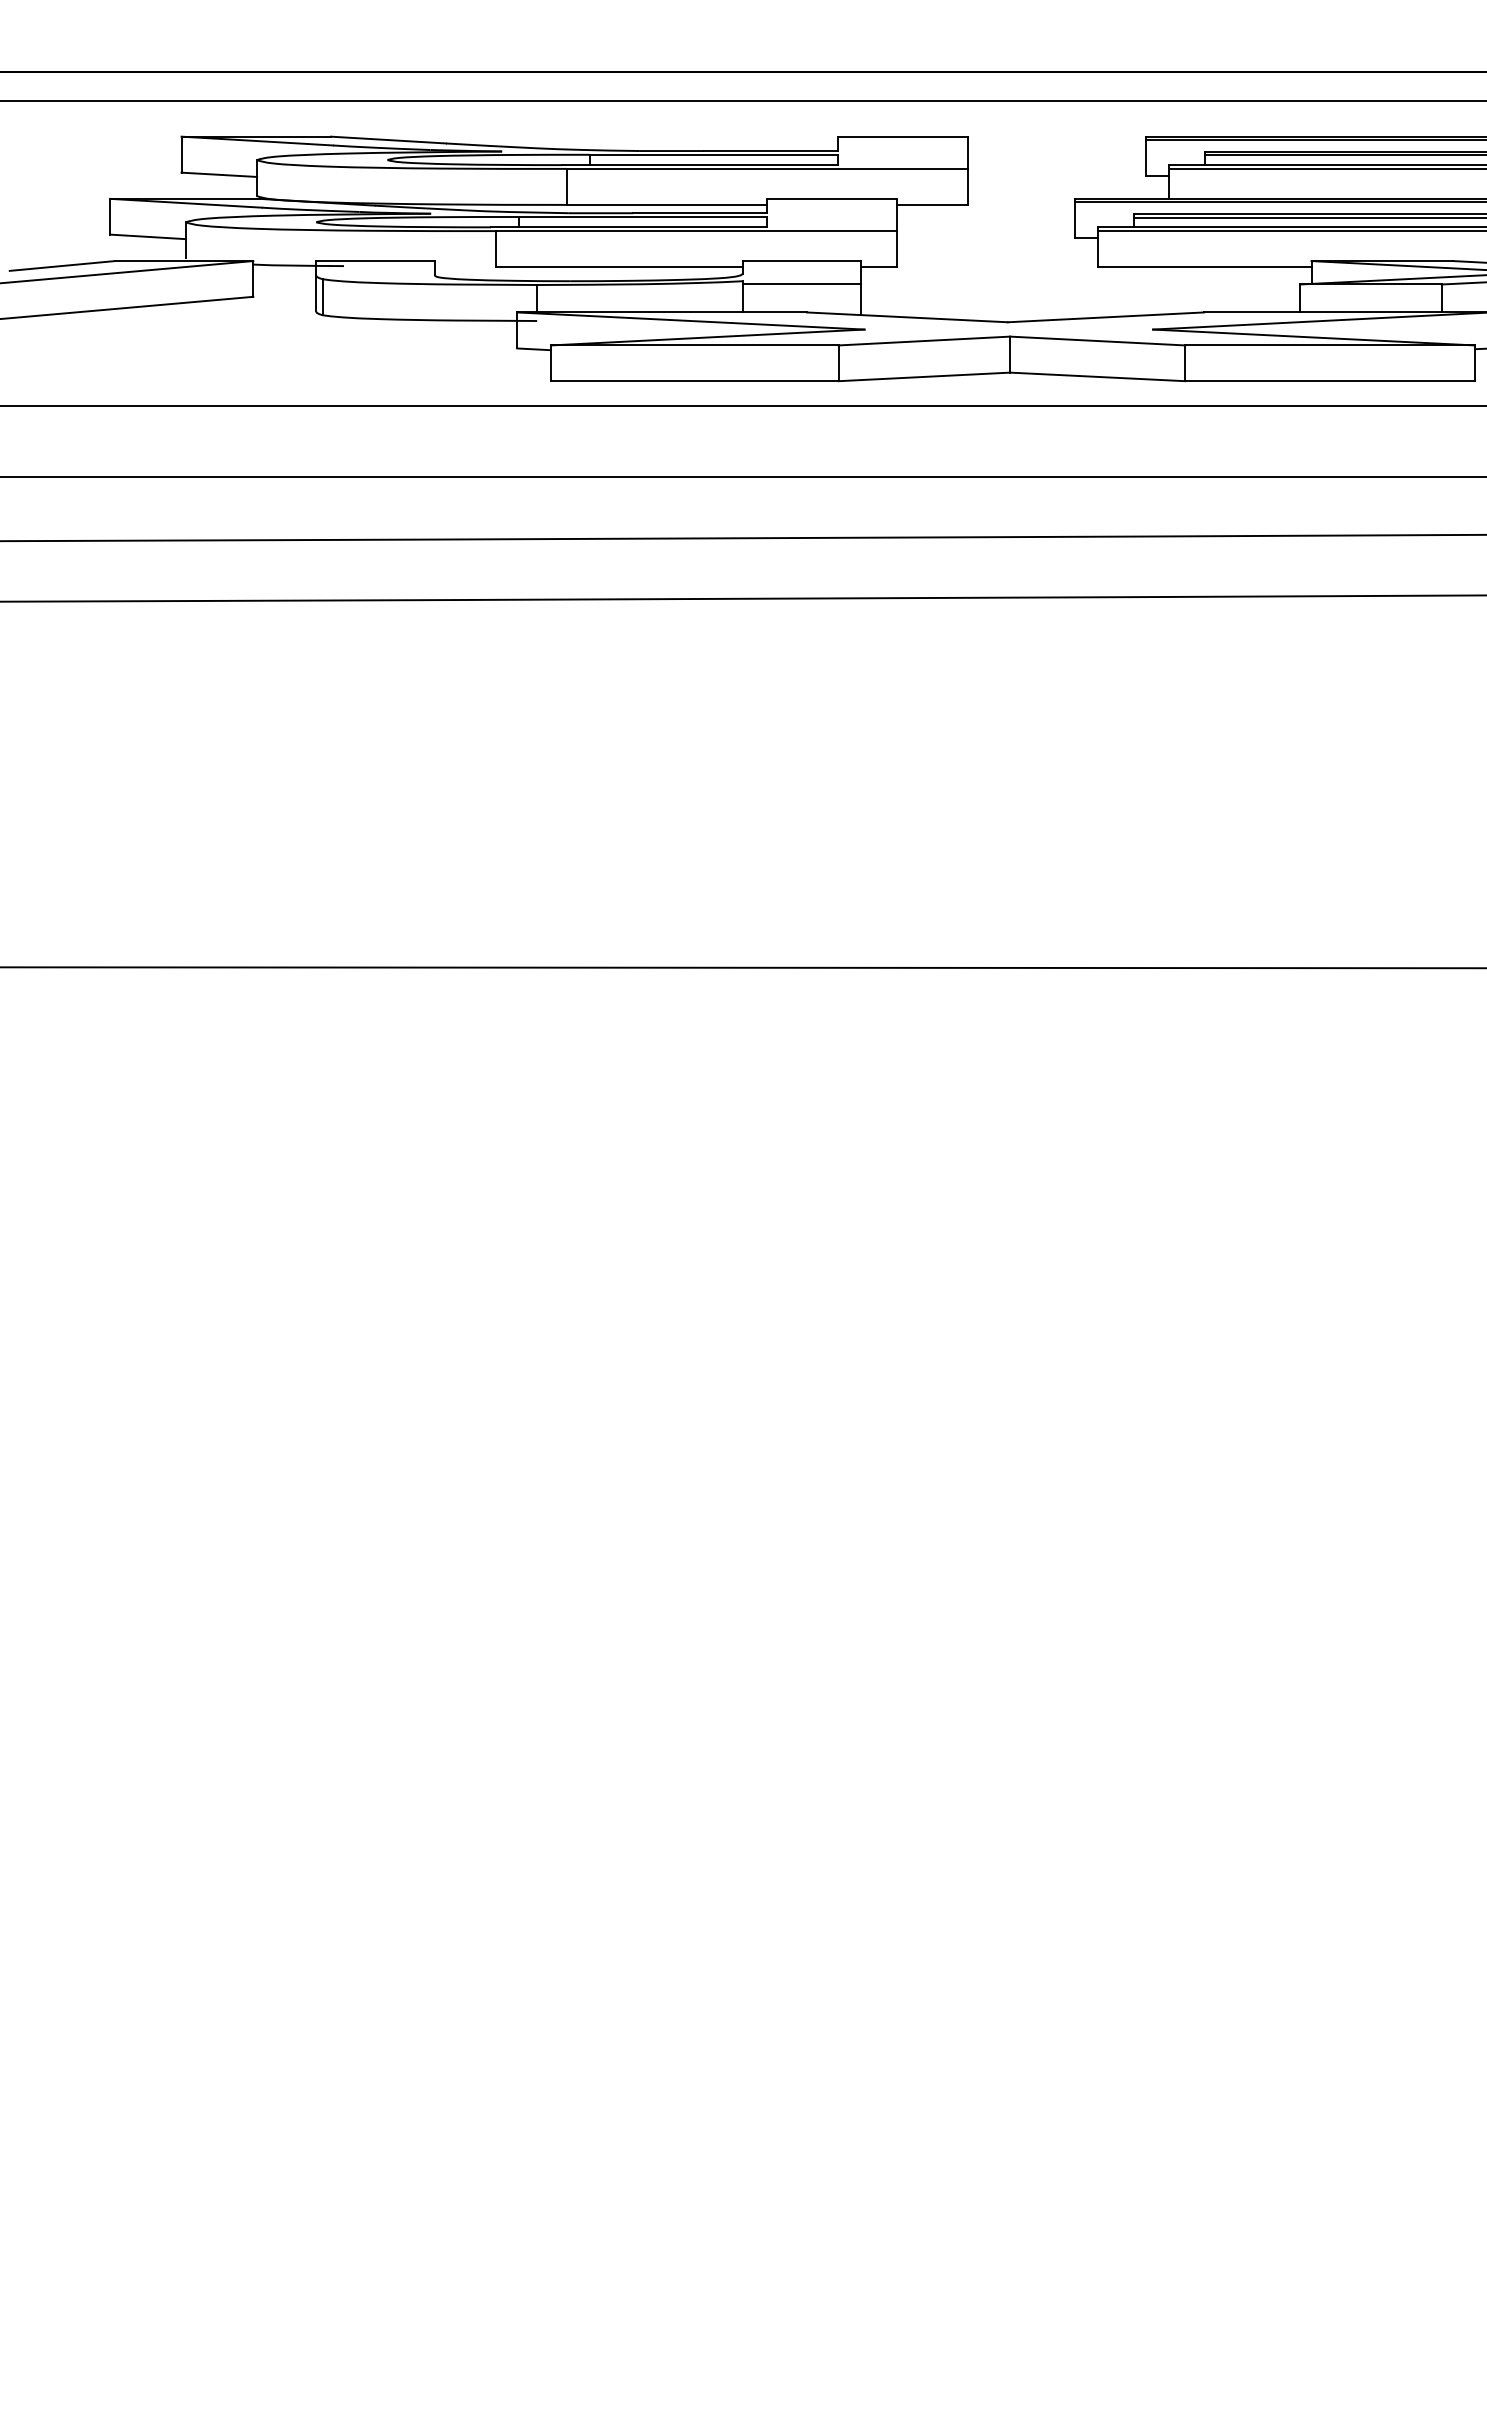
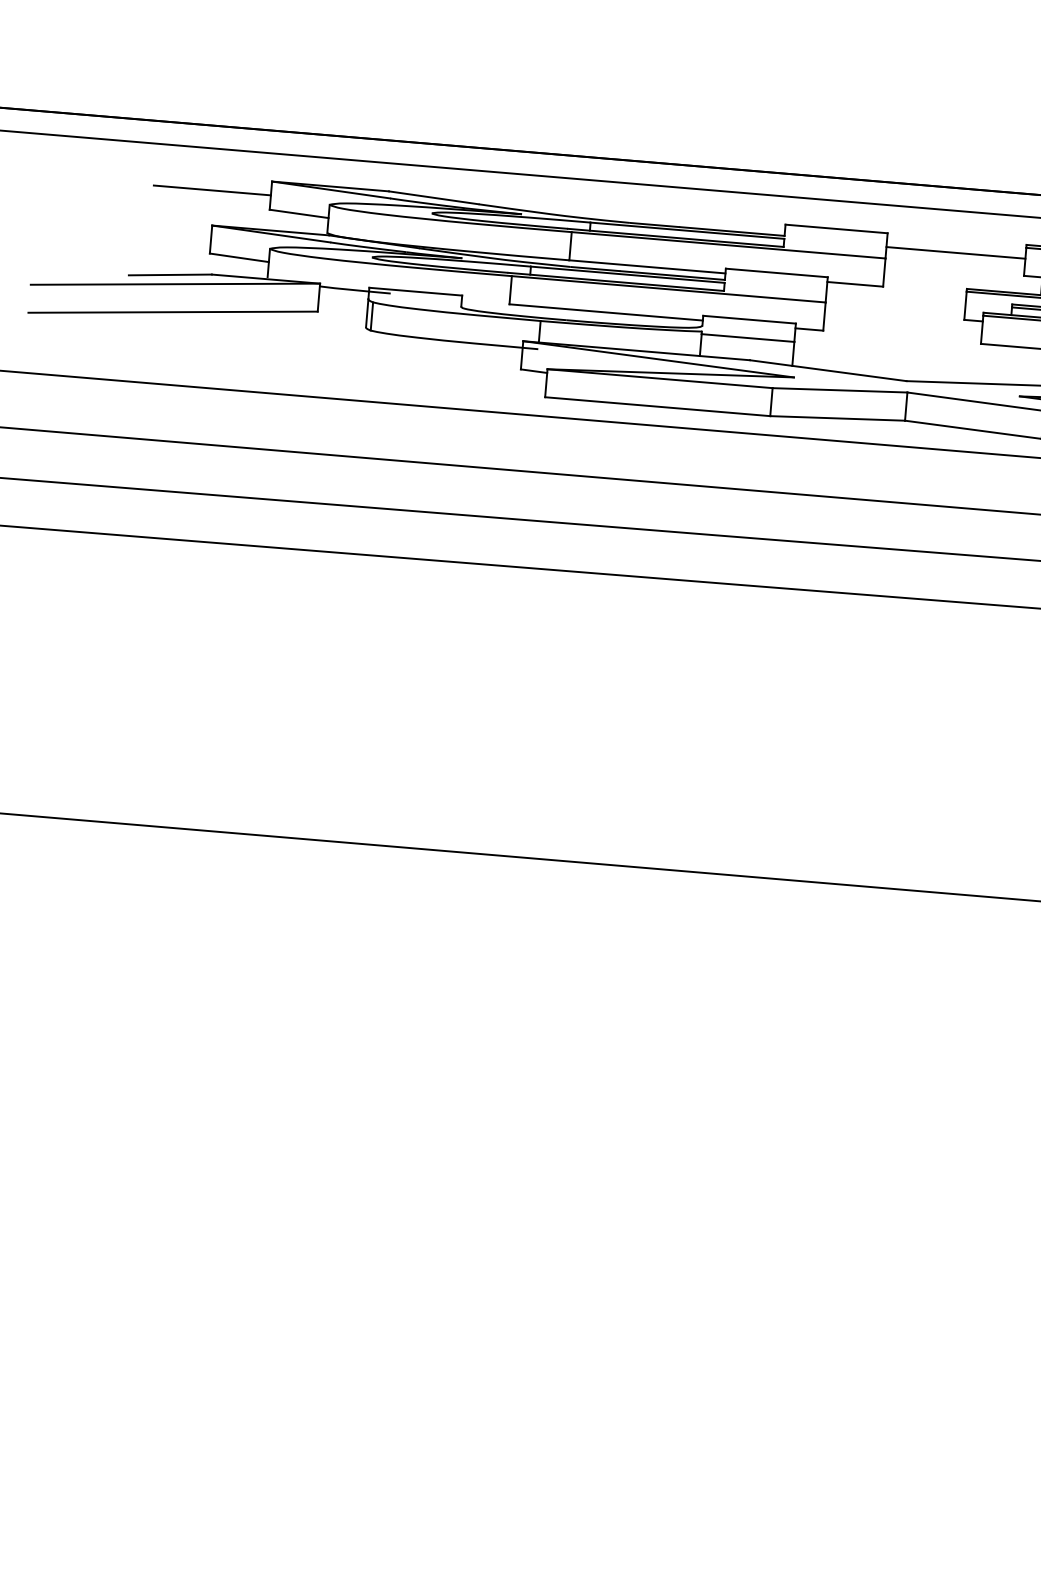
line: (106, 154) -> (212, 190), added
line: (1056, 154) -> (955, 253), added

